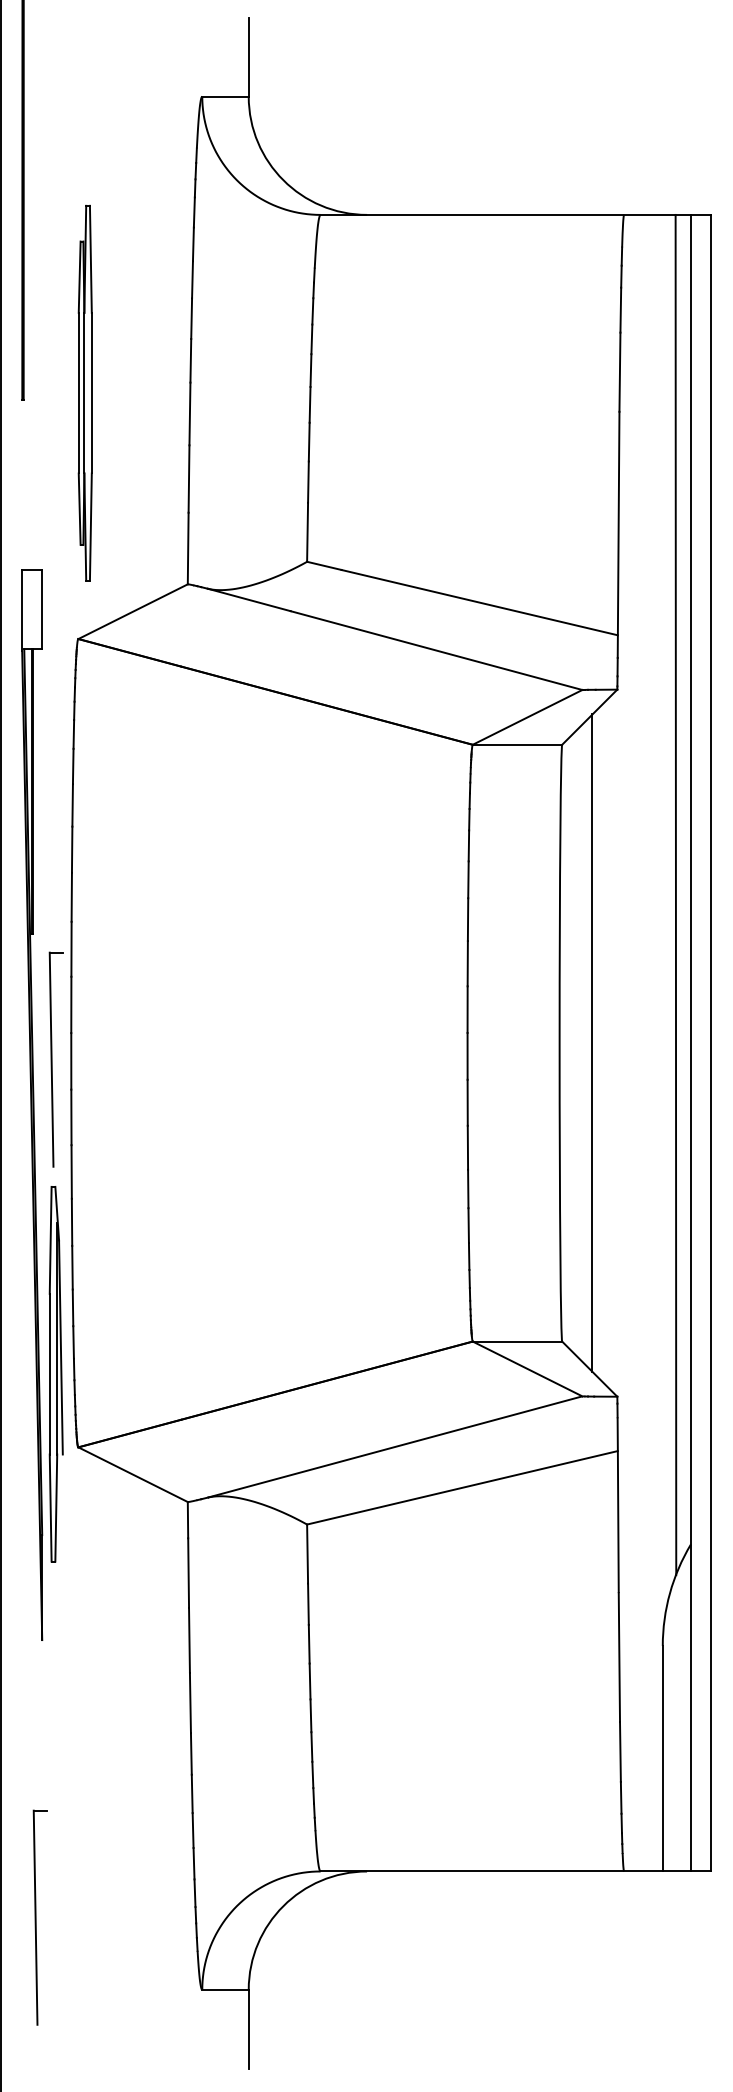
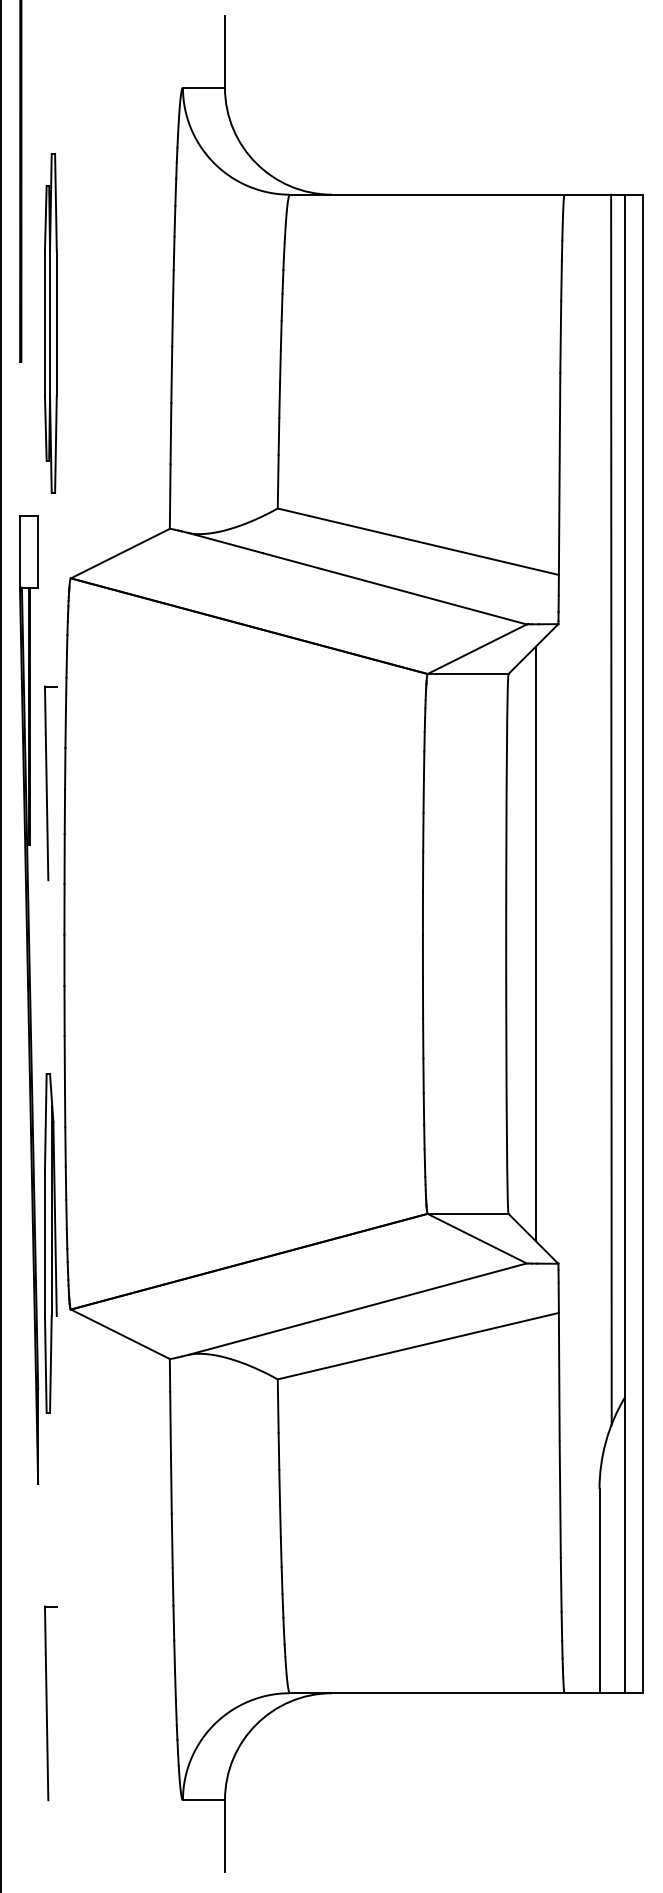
part: (84, 393) -> (50, 323), moved
part: (55, 1059) -> (50, 783), moved
part: (39, 1917) -> (50, 1703), moved

